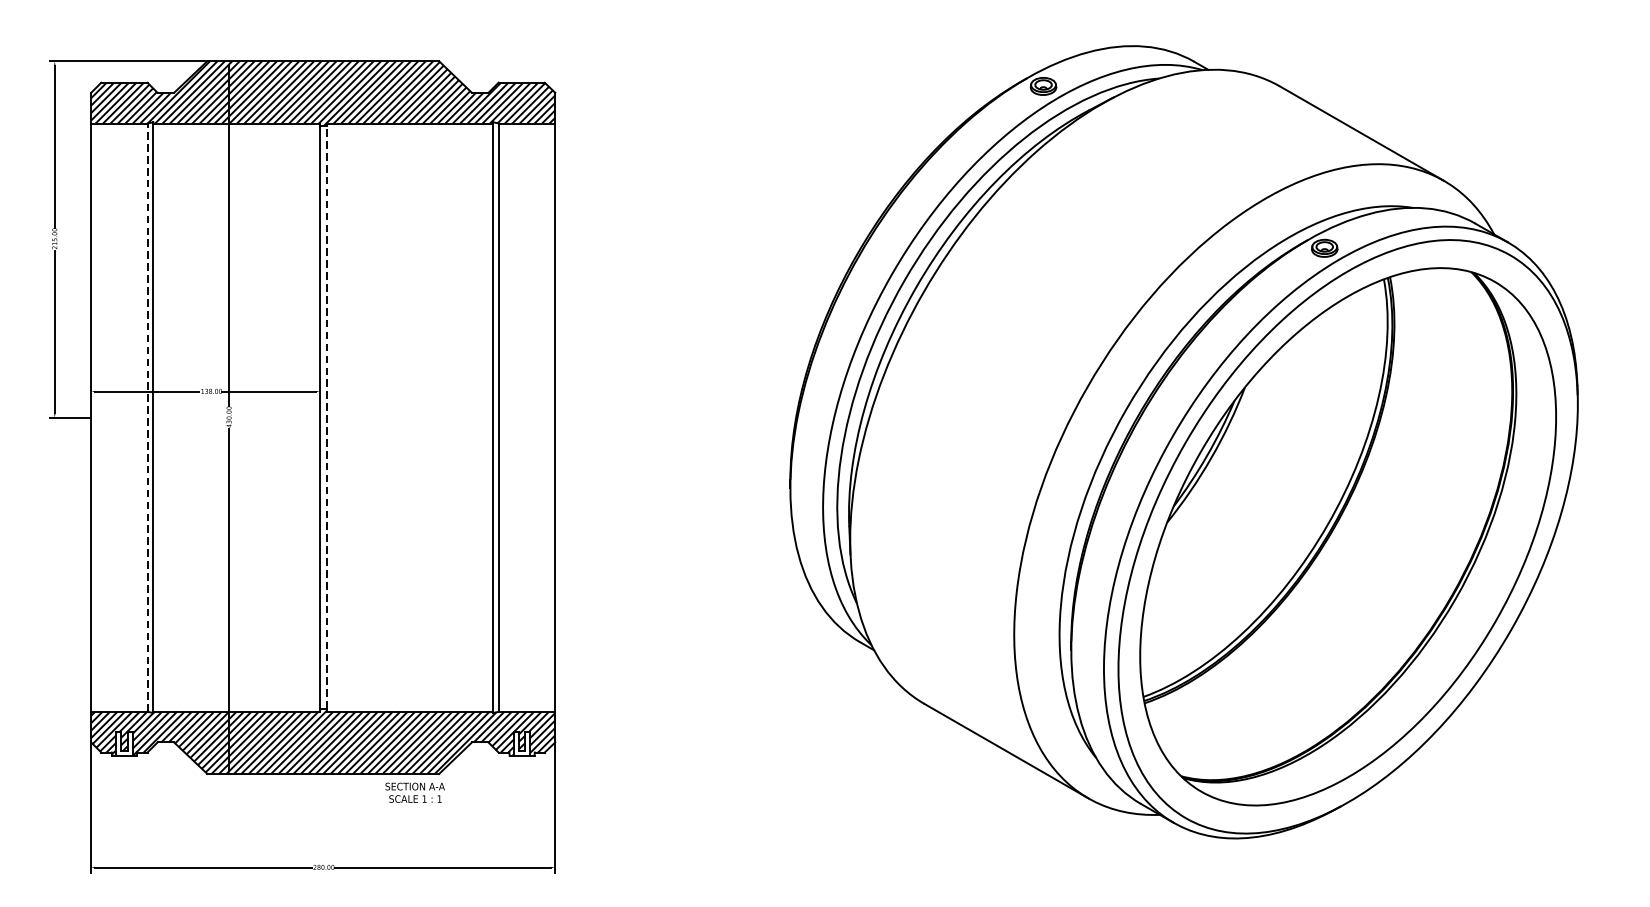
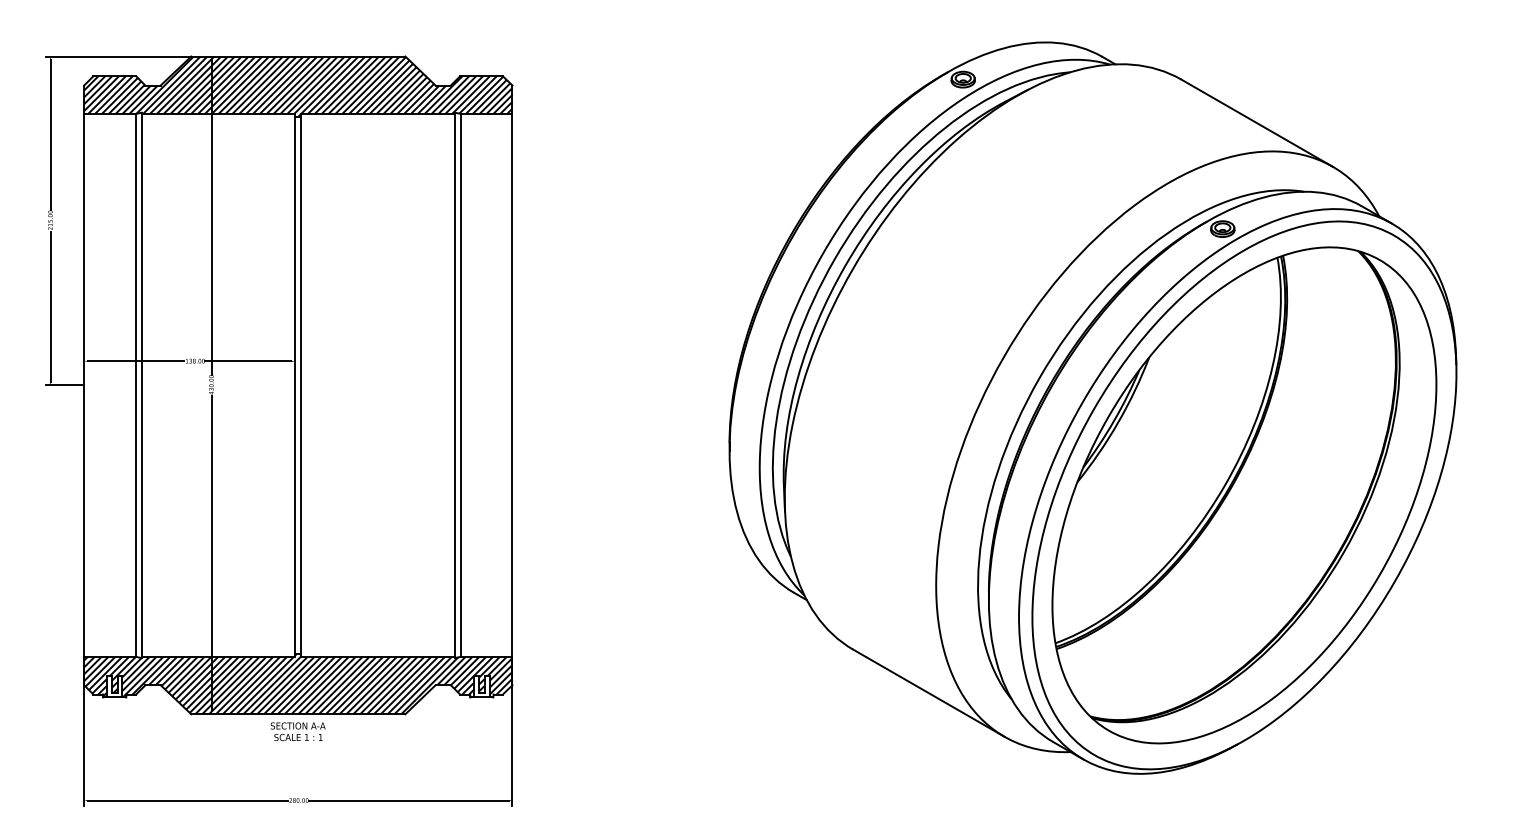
line: (147, 417) -> (136, 385), dashed -> solid
line: (326, 417) -> (301, 385), dashed -> solid
text: (414, 792) -> (297, 731), moved

